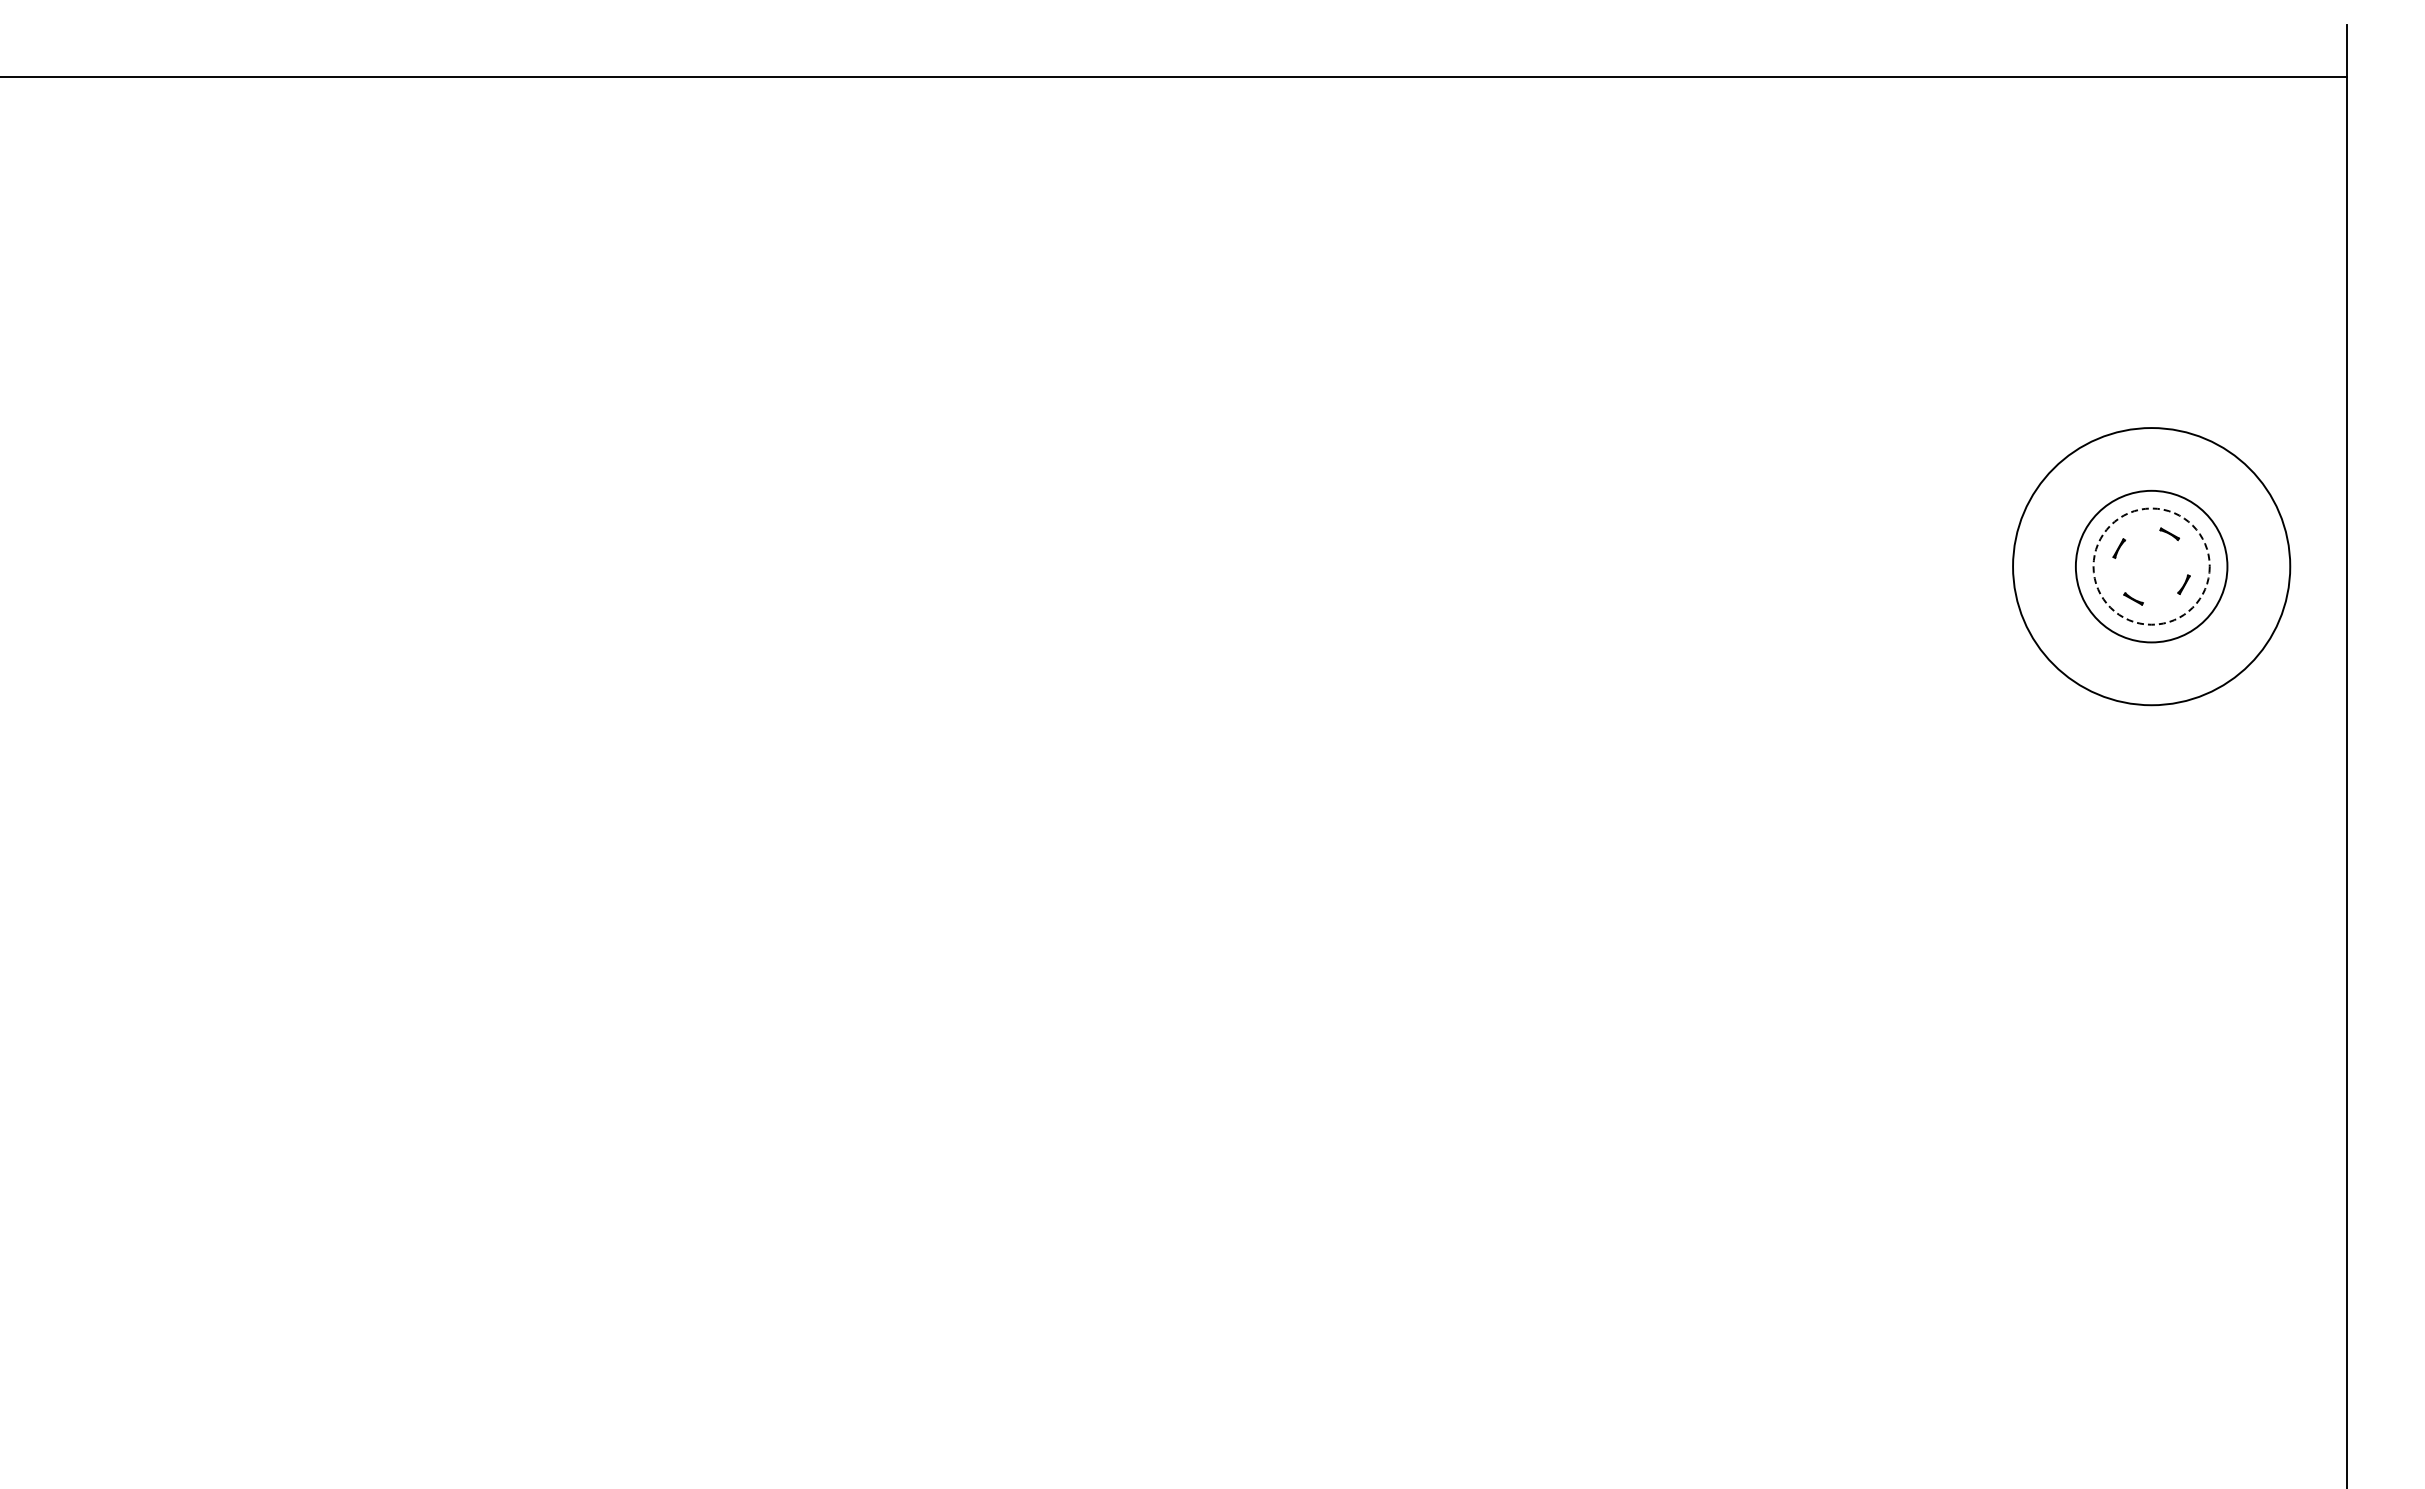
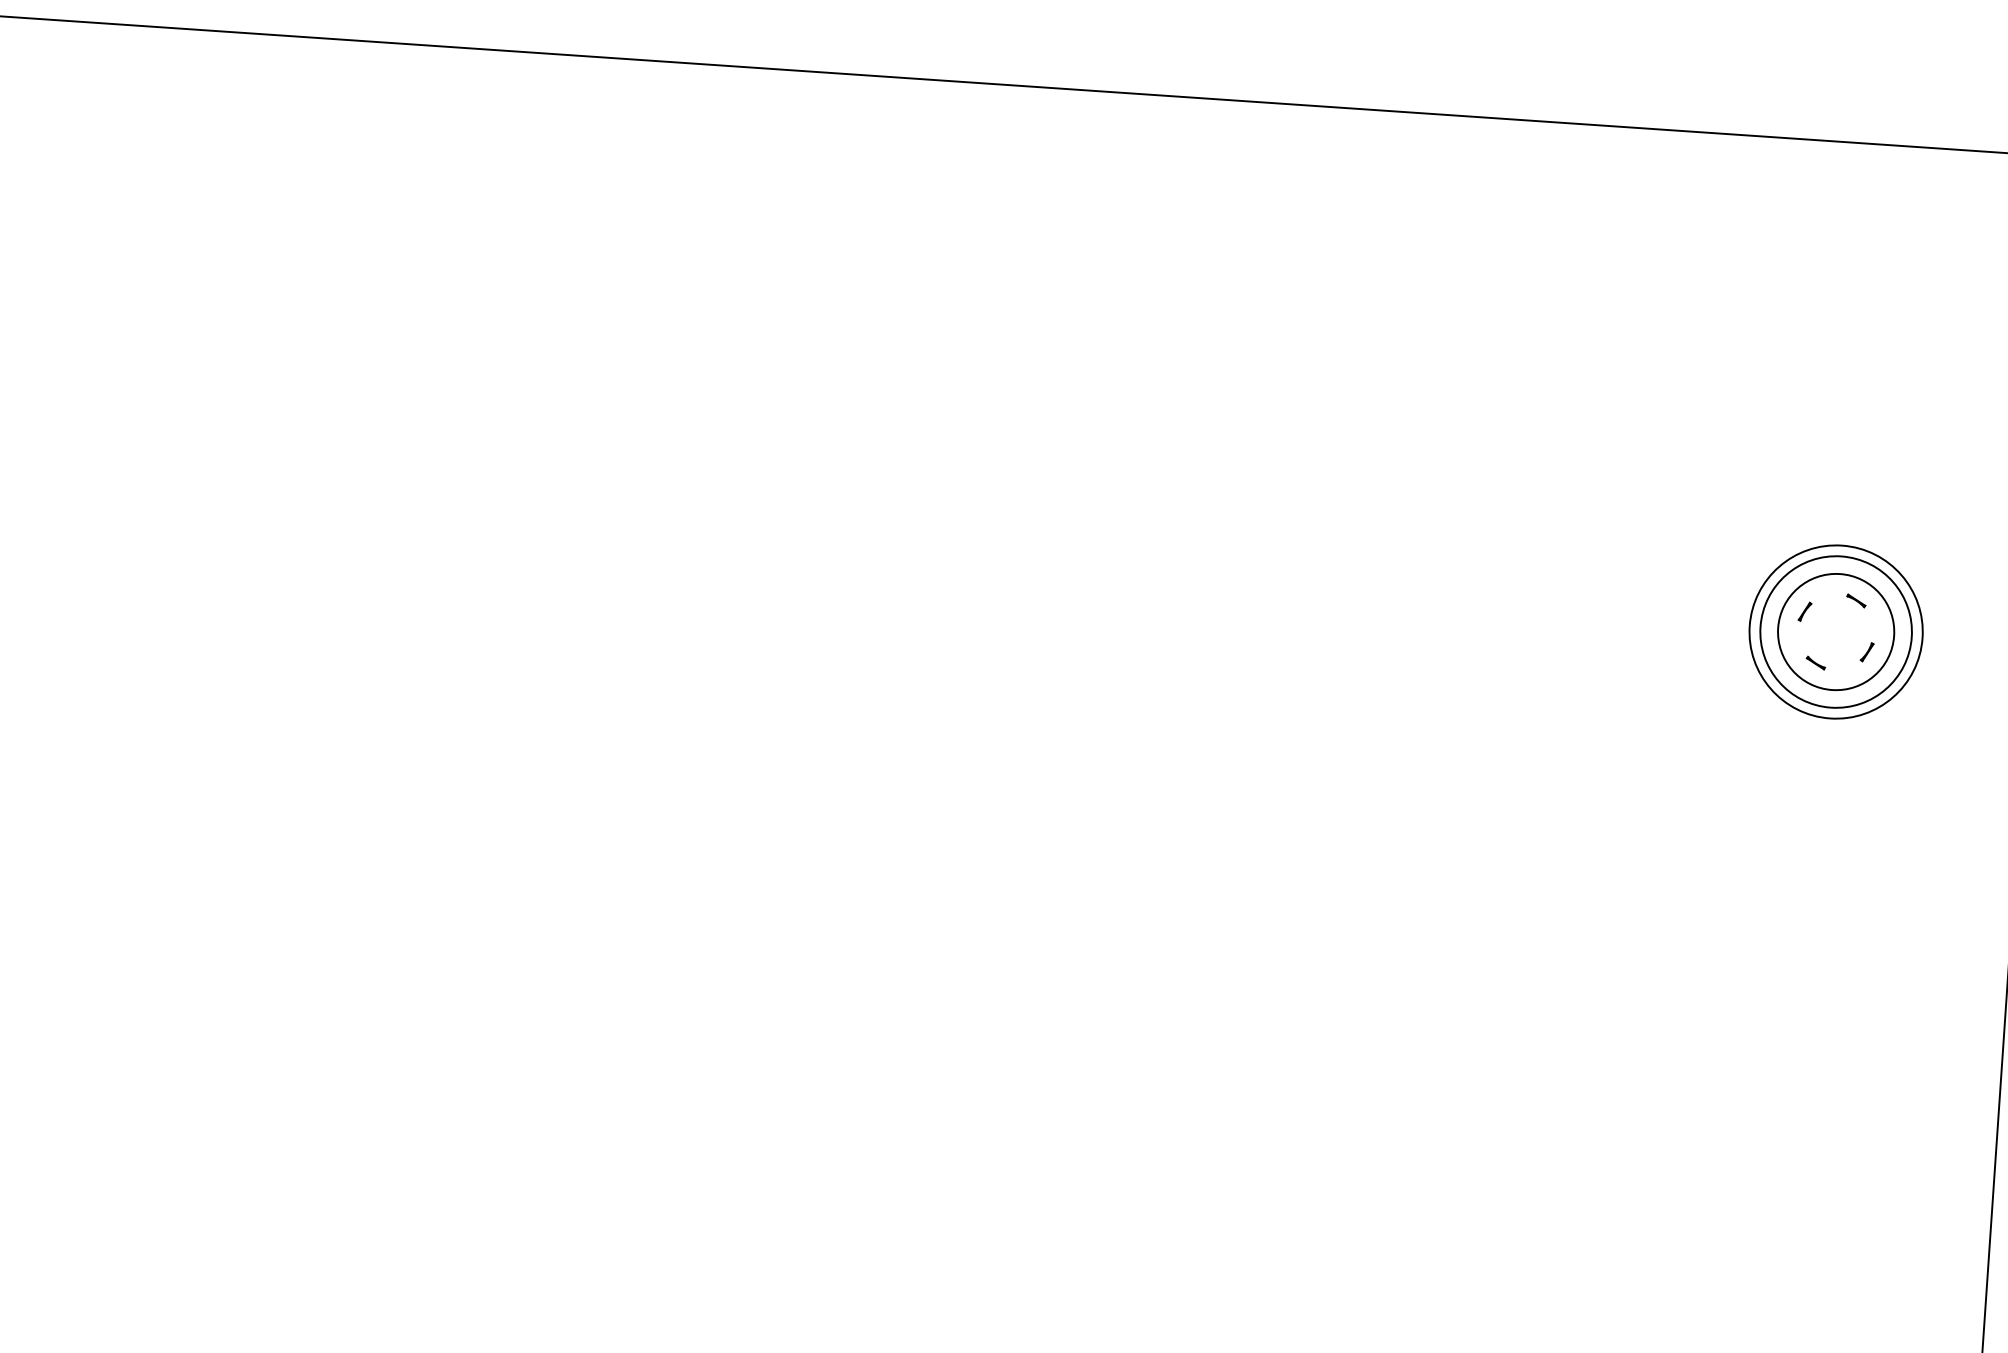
circle: (2151, 566) -> (1836, 631), dashed -> solid
circle: (2151, 566) -> (1836, 631), size x0.62

